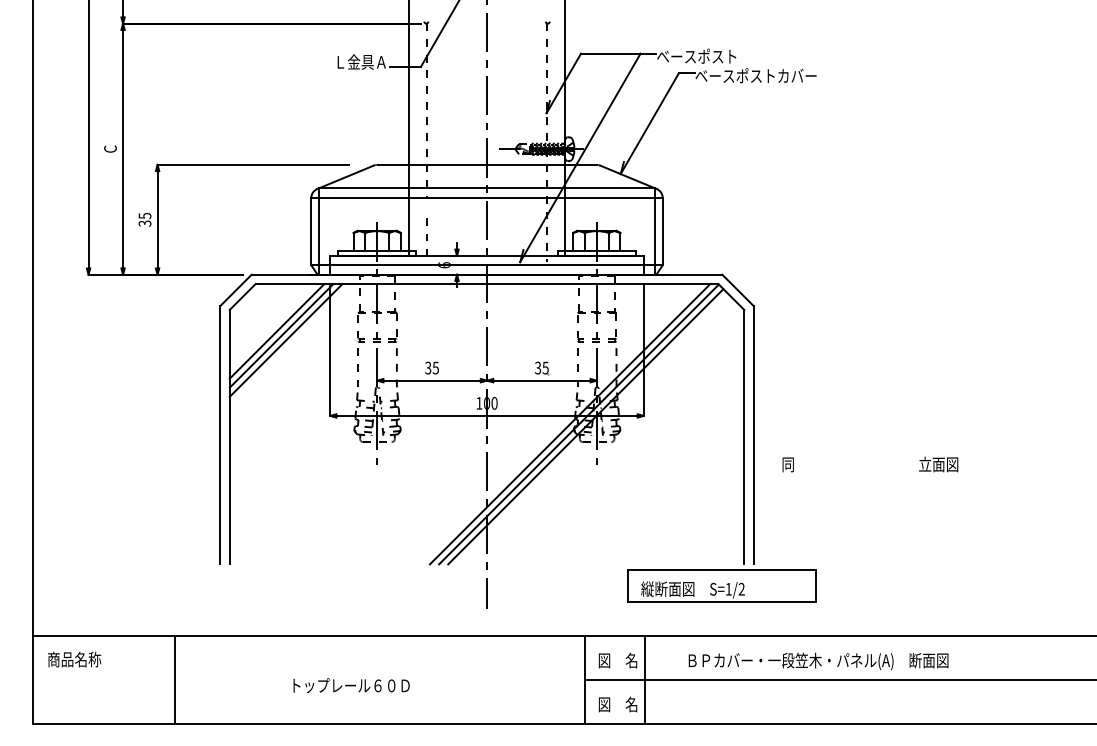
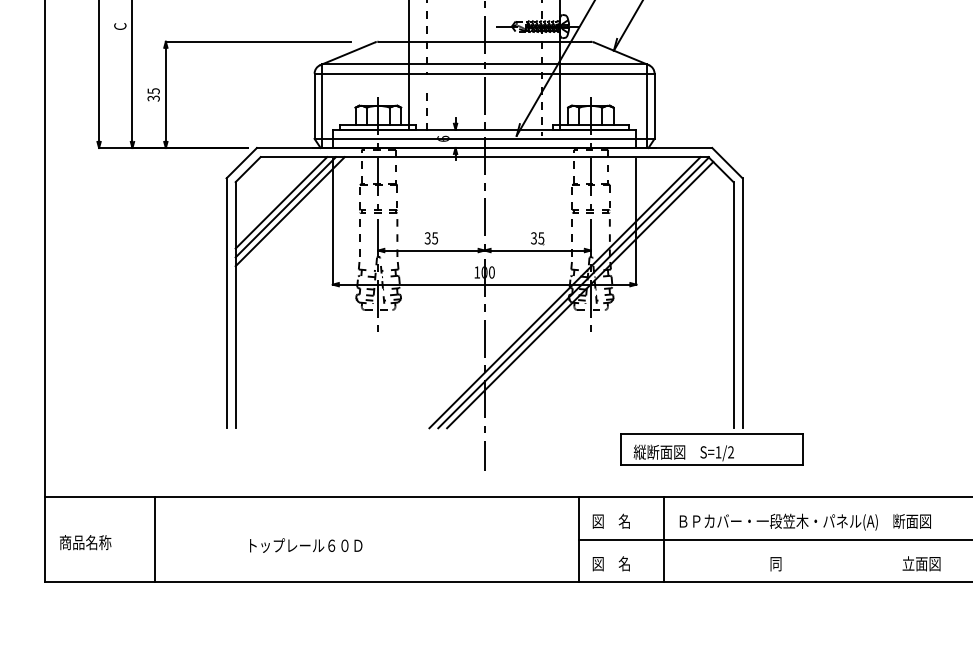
text: (870, 464) -> (855, 563), moved
text: (74, 659) -> (85, 542), moved
line: (174, 679) -> (154, 539), moved
line: (644, 679) -> (664, 539), moved
text: (351, 685) -> (306, 545), moved

